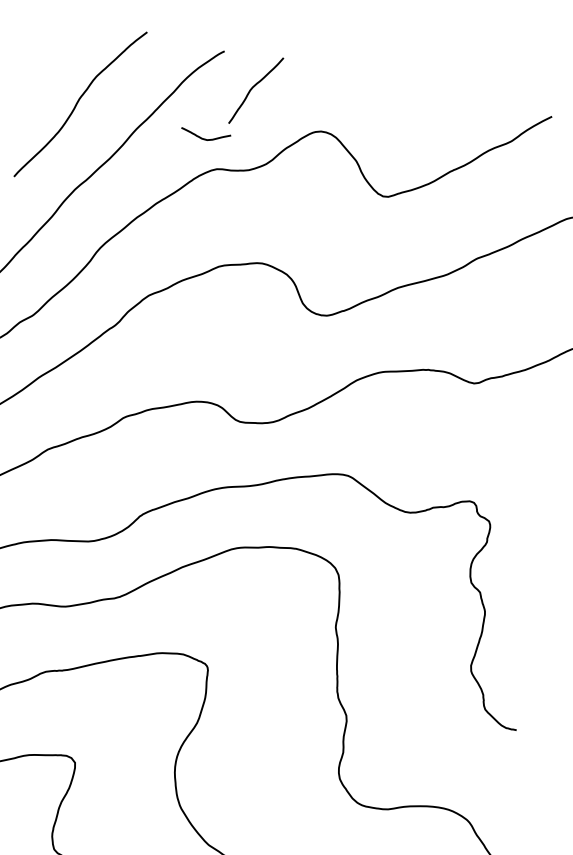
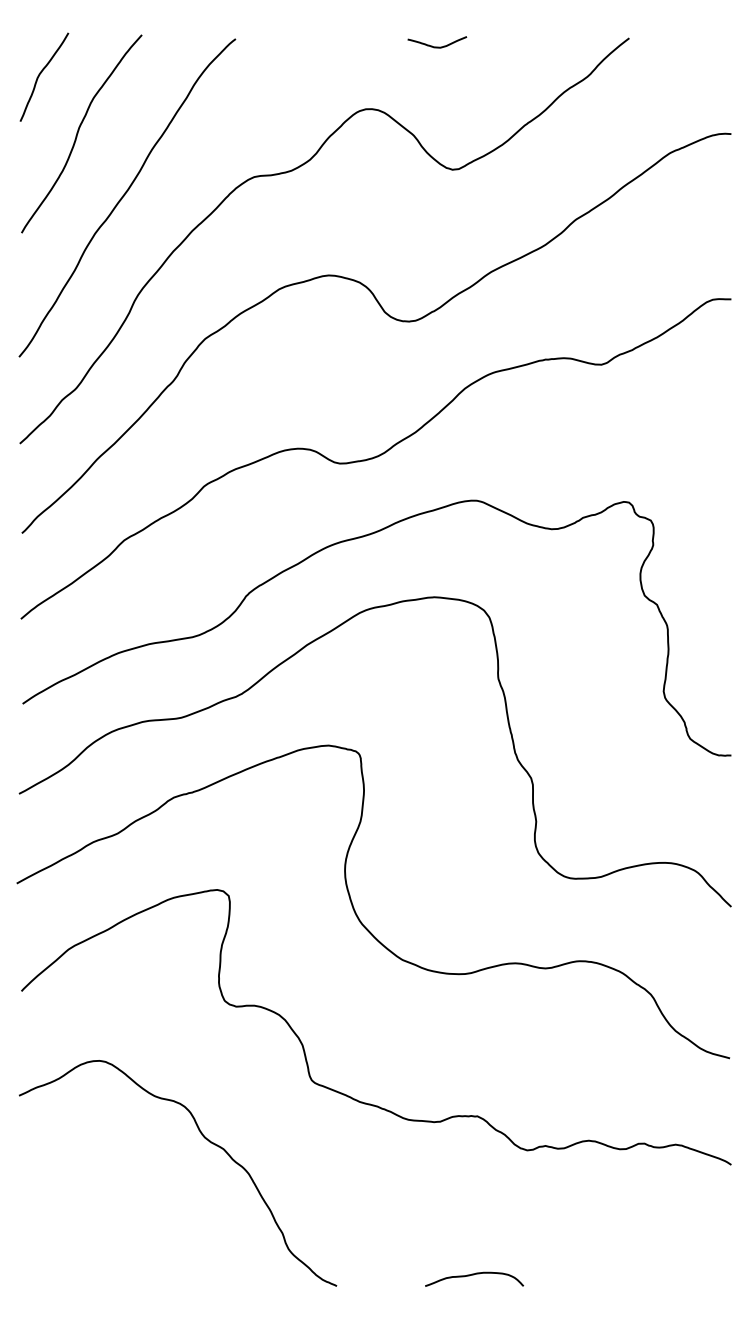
curve: (254, 87) -> (41, 73), moved
curve: (205, 138) -> (437, 46), moved

